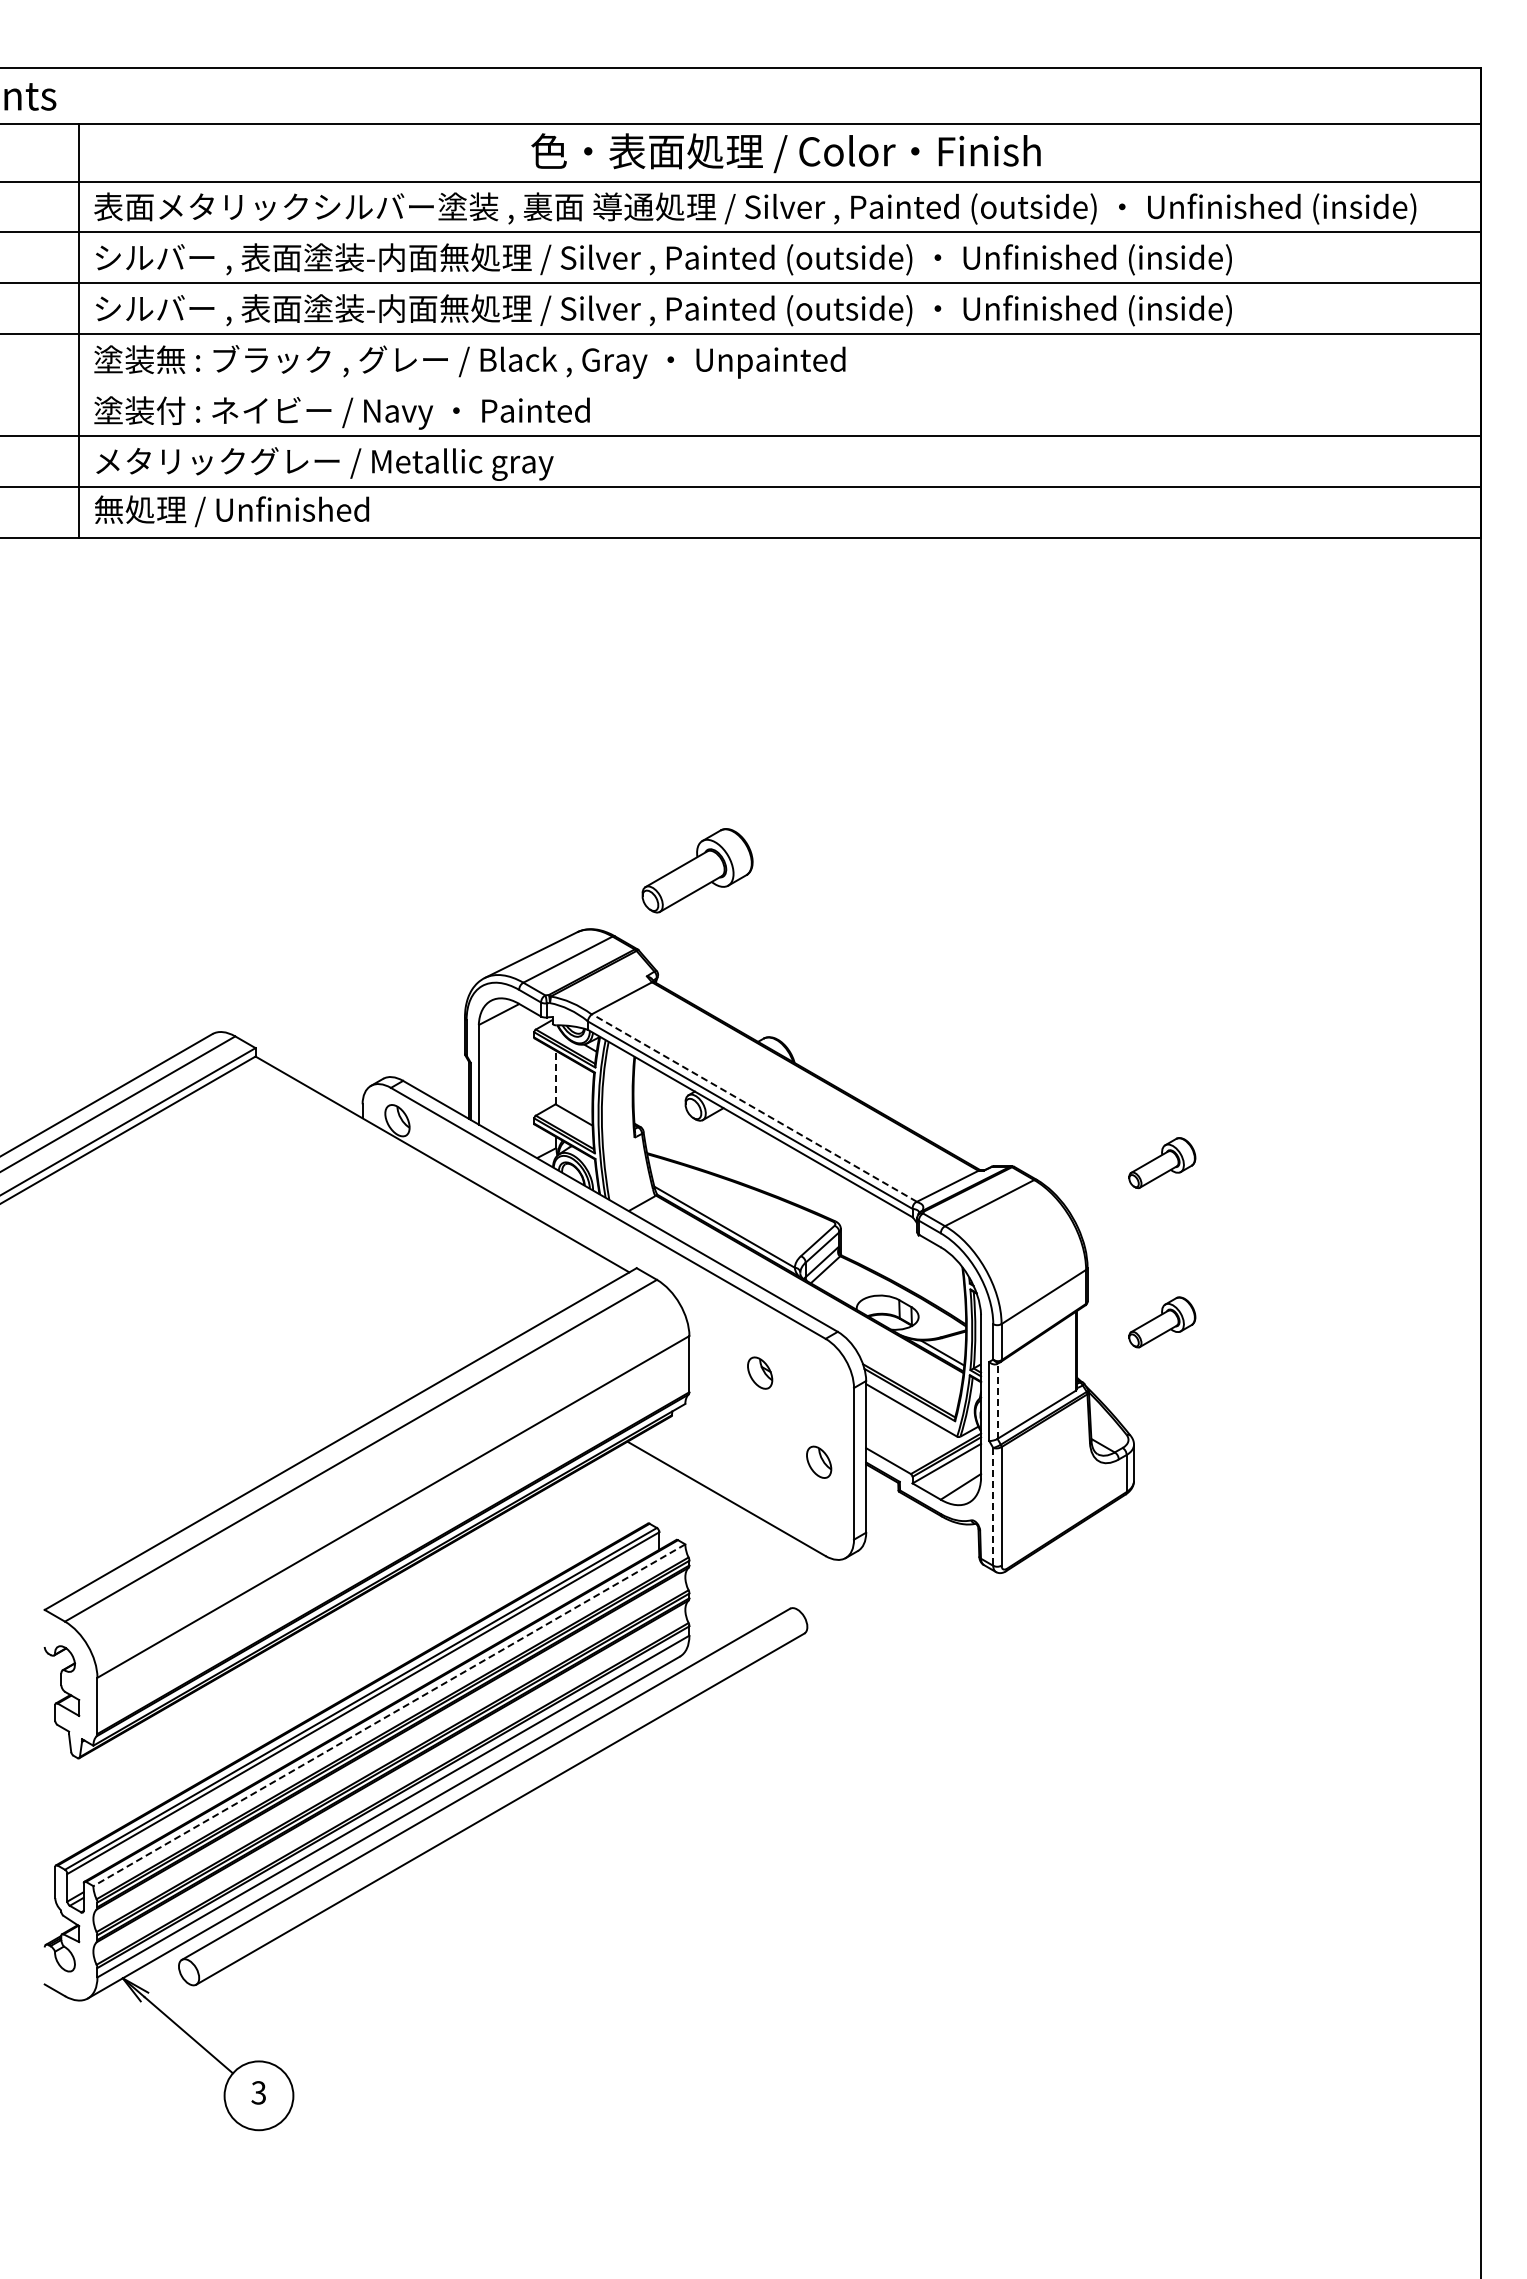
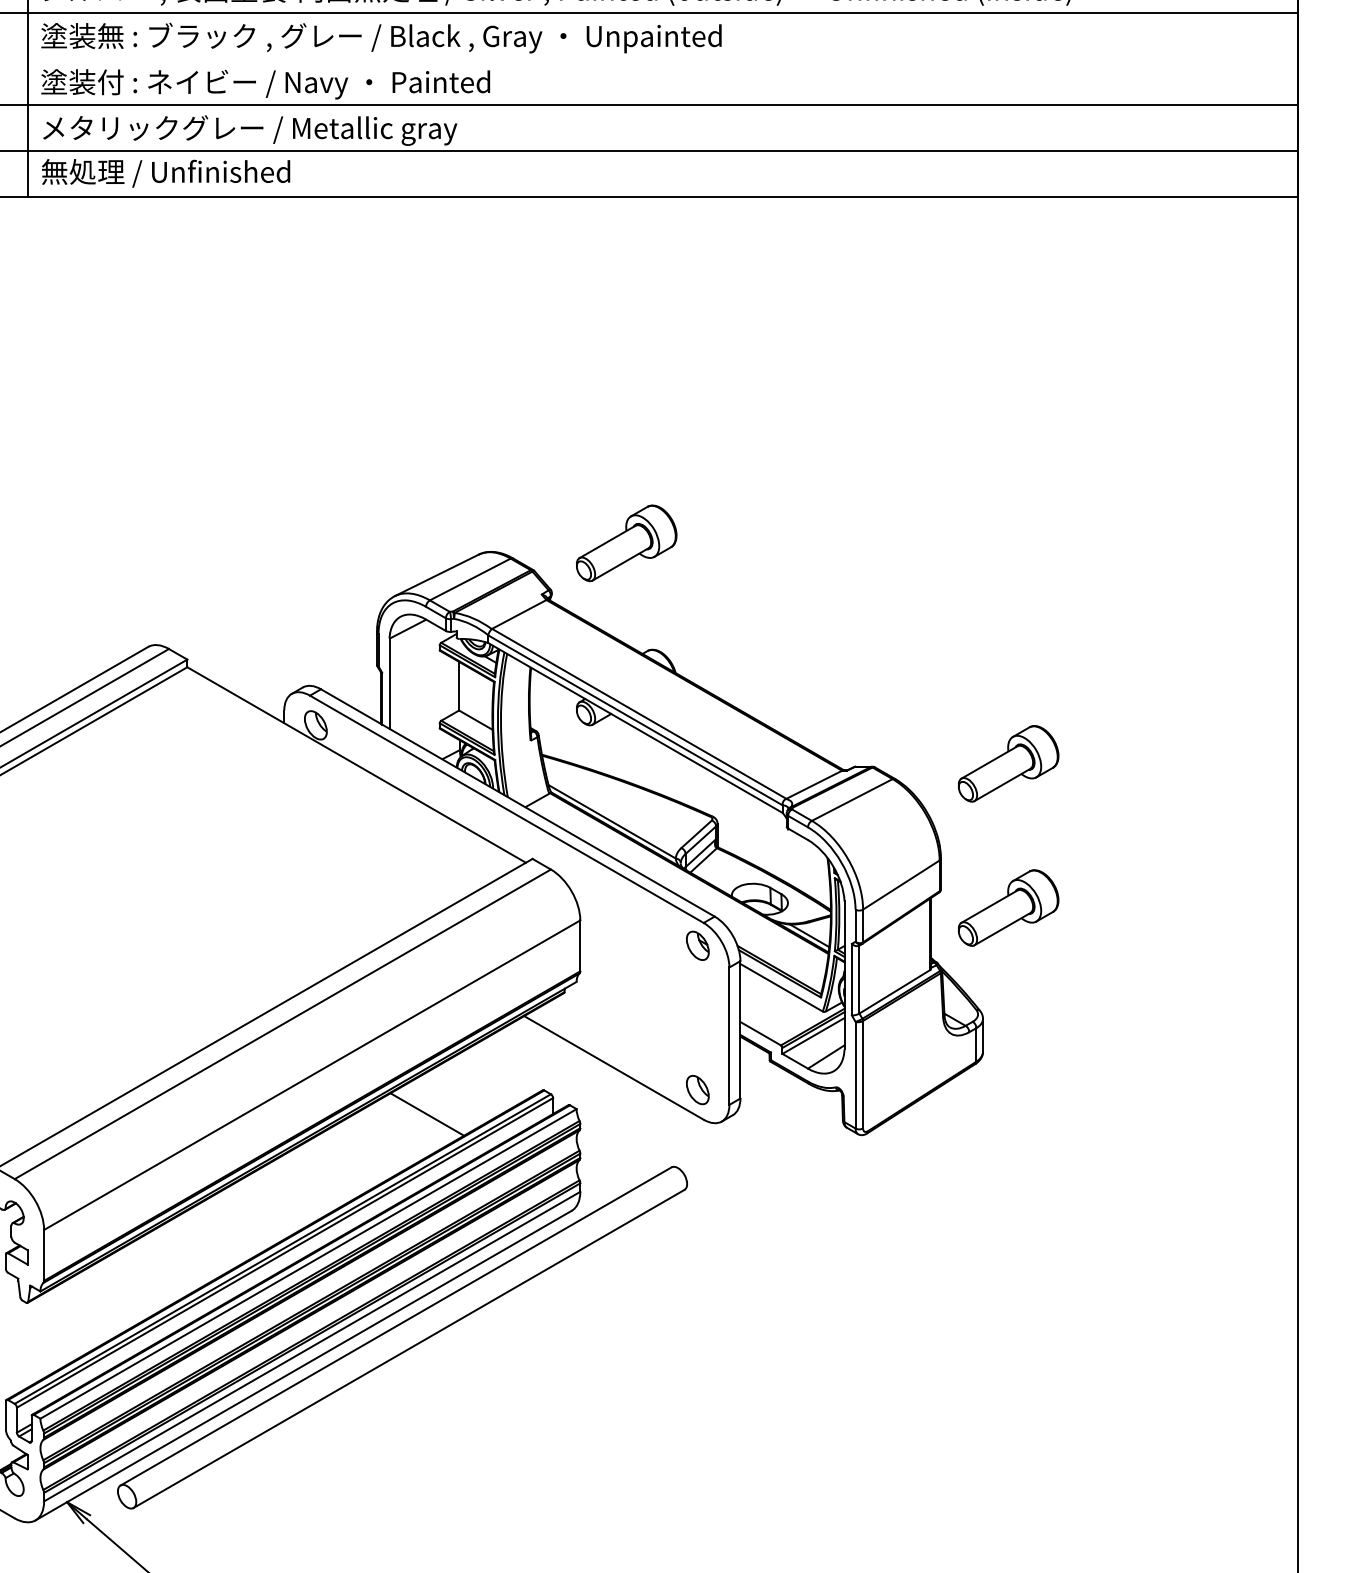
part: (697, 870) -> (626, 543), moved
line: (555, 1077) -> (459, 686), dashed -> solid
line: (754, 1108) -> (639, 714), dashed -> solid
part: (1162, 1162) -> (1008, 763), size x1.67
part: (1162, 1322) -> (1008, 908), size x1.67
part: (760, 1372) -> (698, 945), moved
line: (997, 1401) -> (859, 979), dashed -> solid
part: (819, 1461) -> (698, 1089), moved
line: (993, 1506) -> (855, 1074), dashed -> solid
line: (520, 1549) -> (427, 1113), added
line: (389, 1715) -> (308, 1264), dashed -> solid

